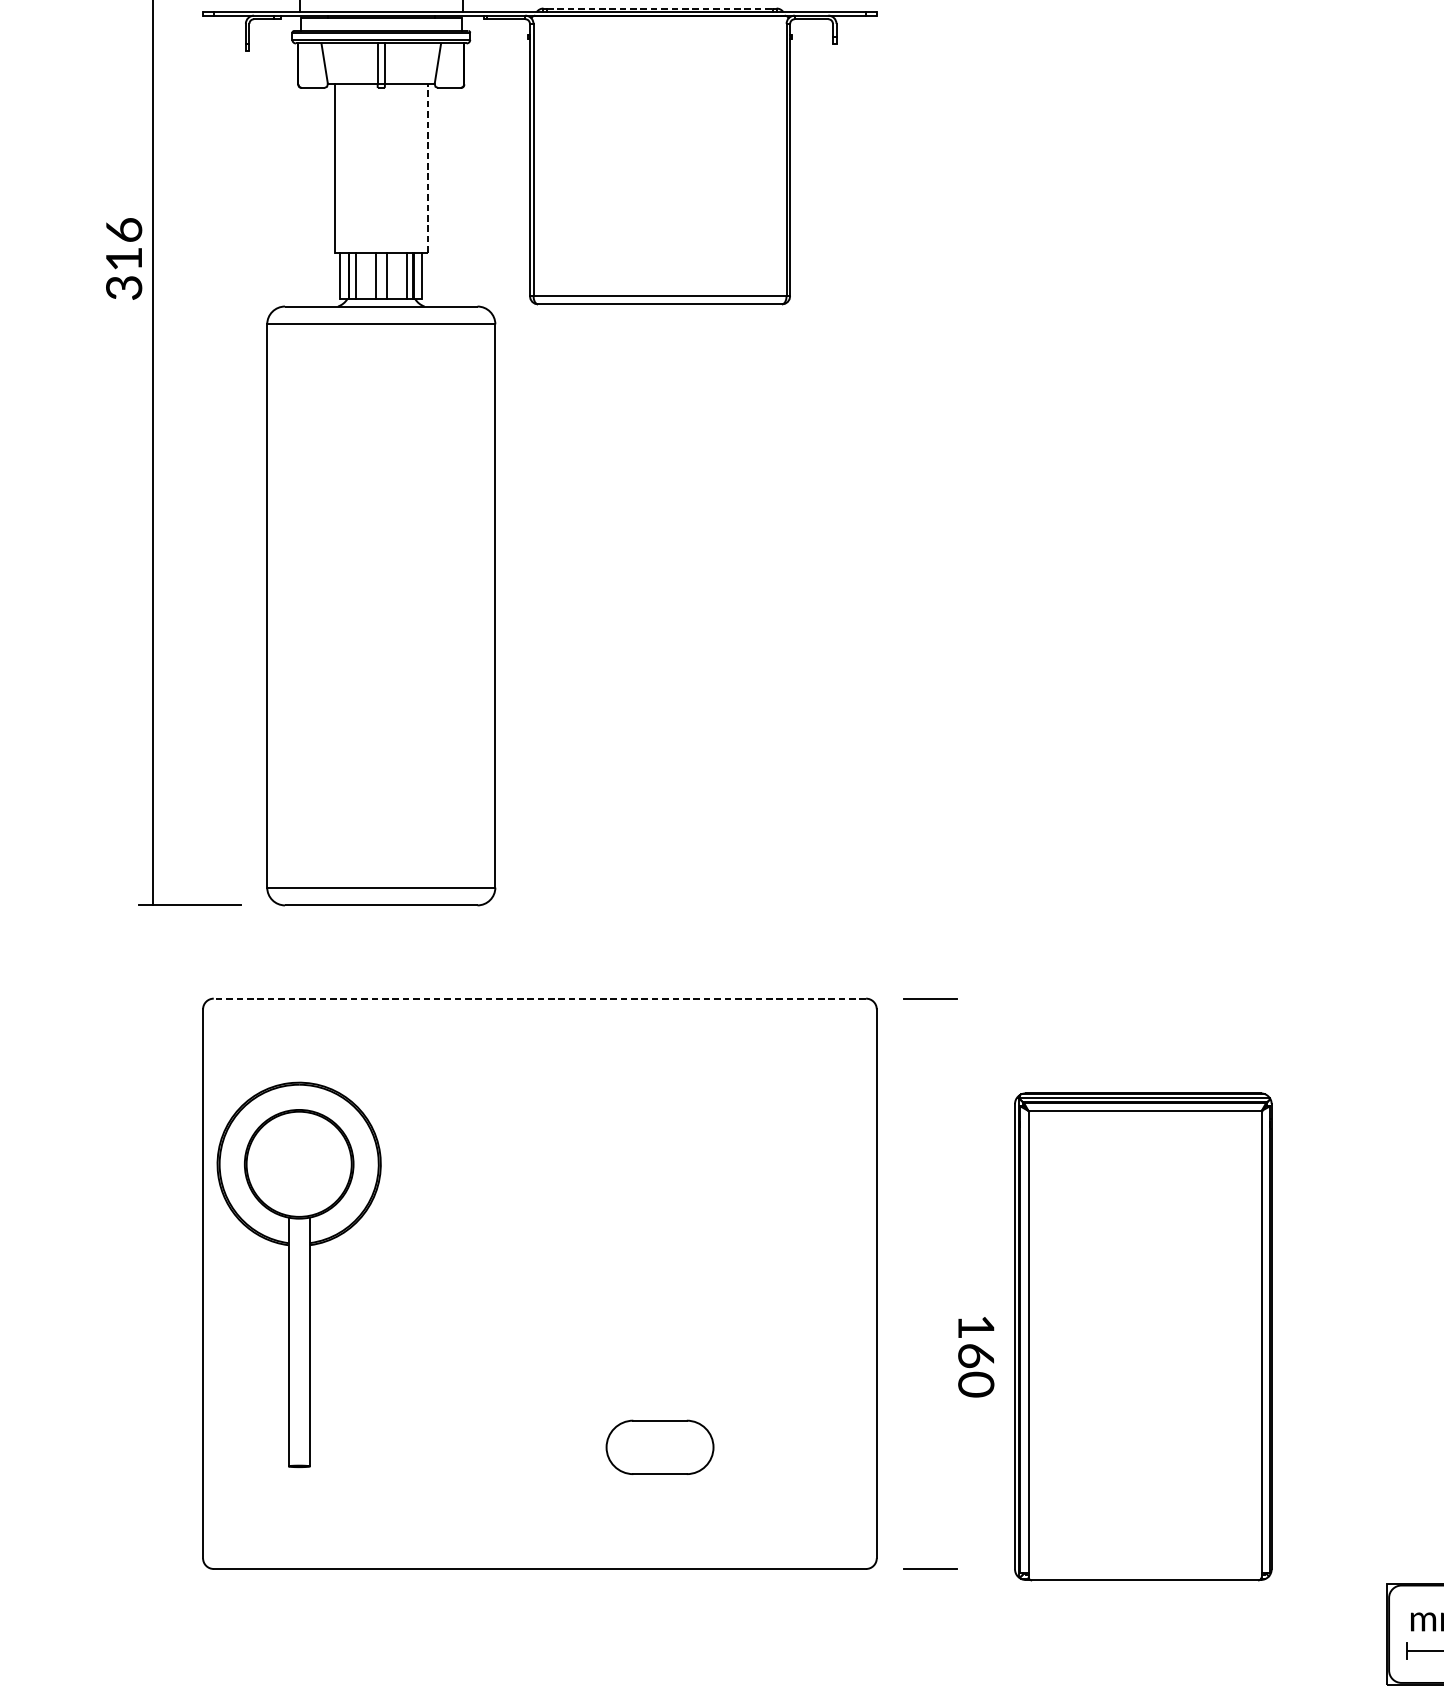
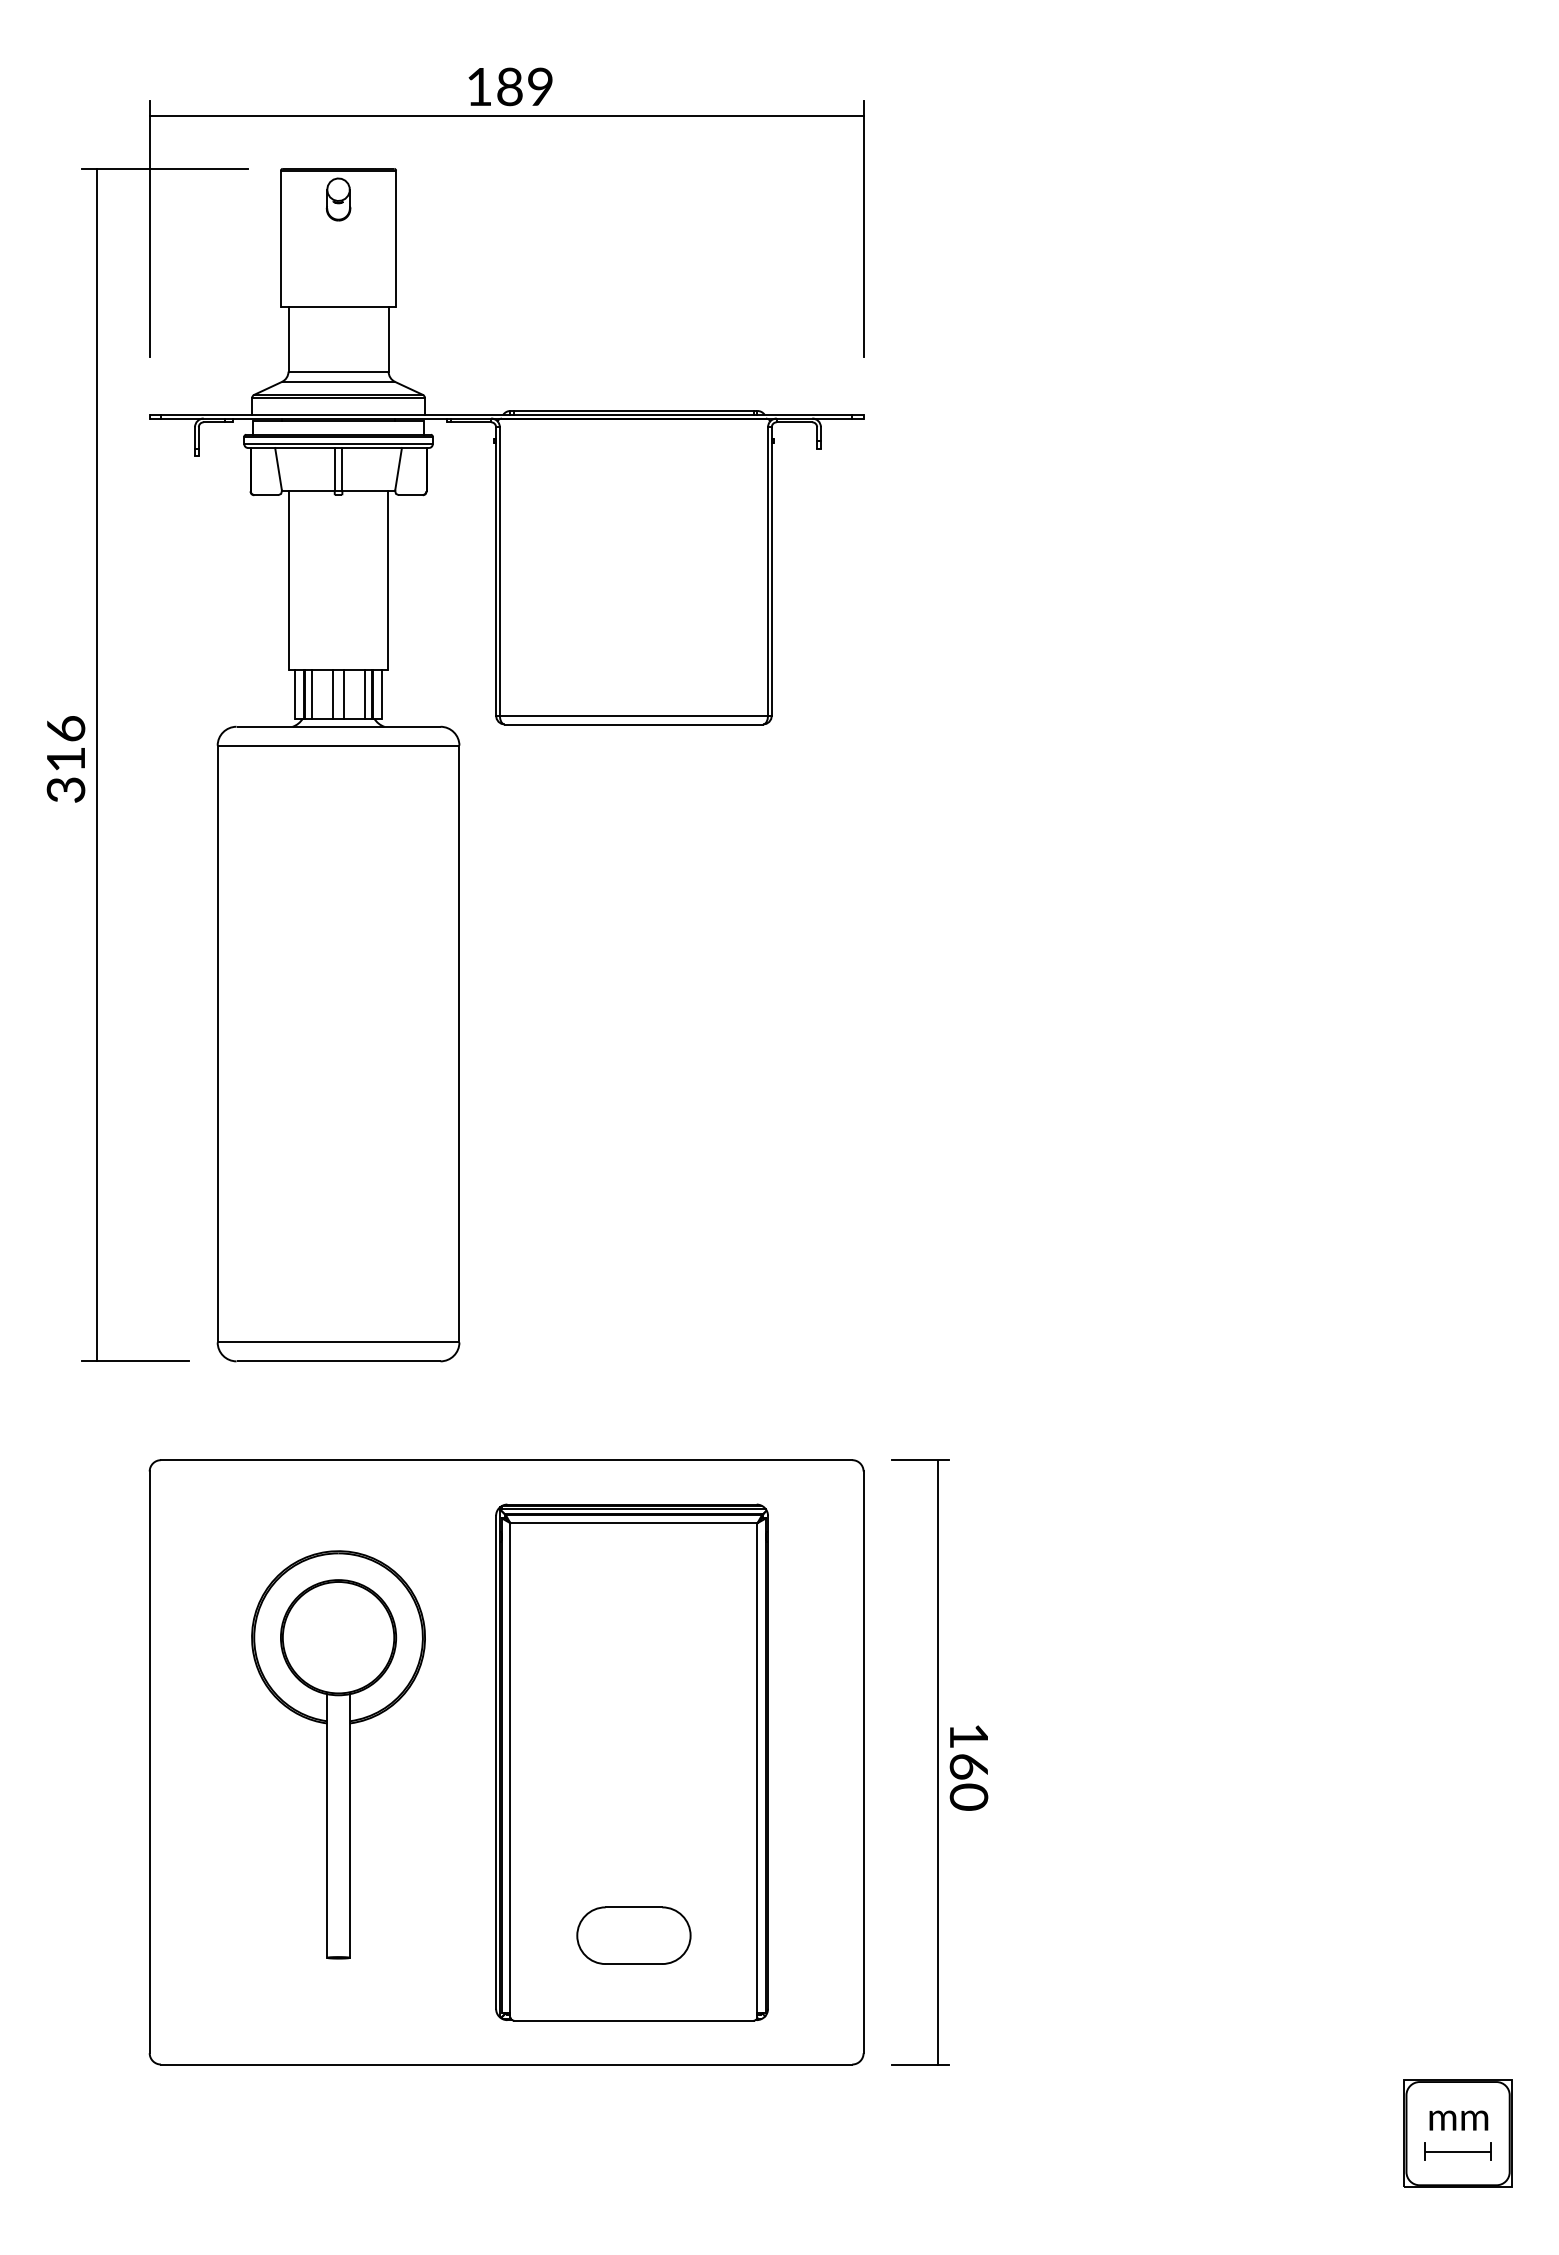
line: (659, 8) -> (633, 410), dashed -> solid
line: (427, 168) -> (387, 580), dashed -> solid
text: (123, 259) -> (65, 759), moved
line: (539, 998) -> (506, 1460), dashed -> solid
part: (299, 1274) -> (338, 1754), moved
line: (946, 1283) -> (937, 1762), added
part: (1142, 1336) -> (631, 1762), moved
text: (975, 1356) -> (968, 1767), moved

